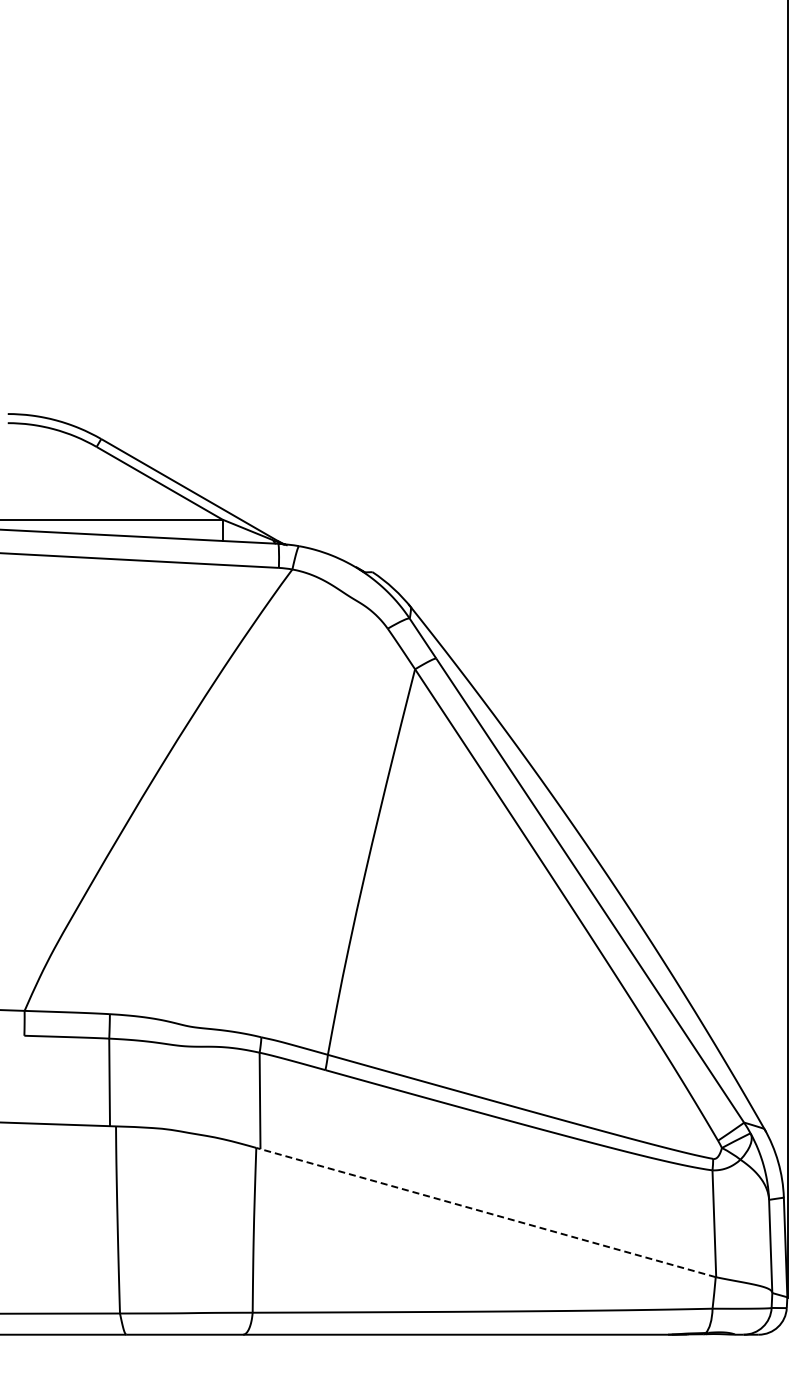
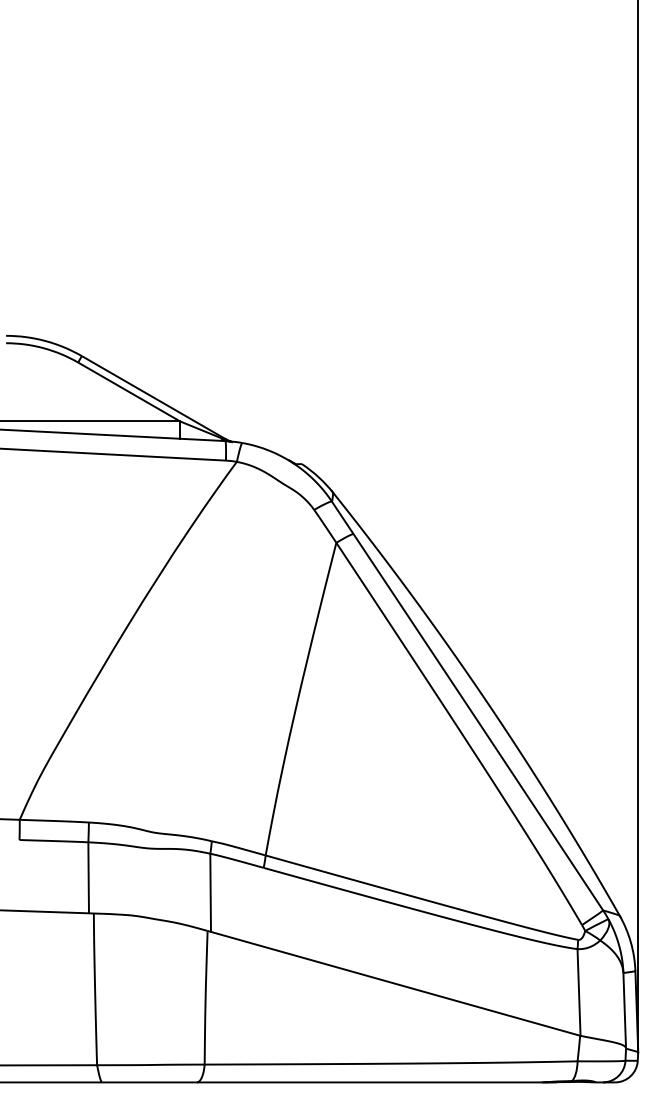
line: (487, 1212) -> (395, 983), dashed -> solid

